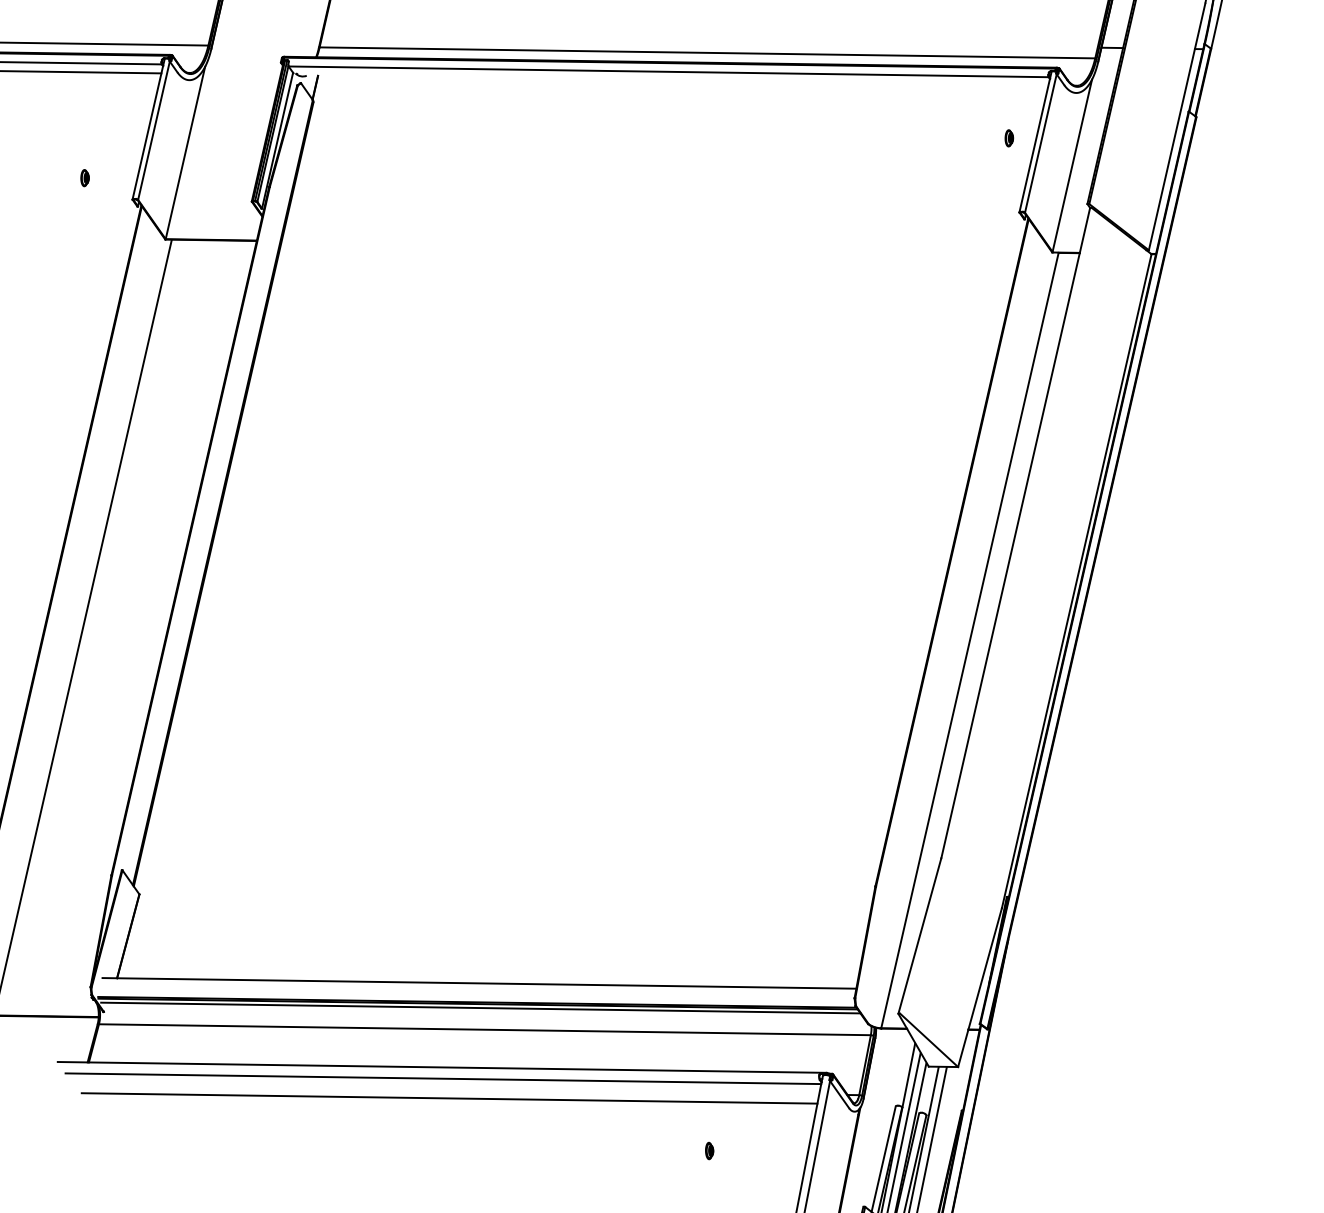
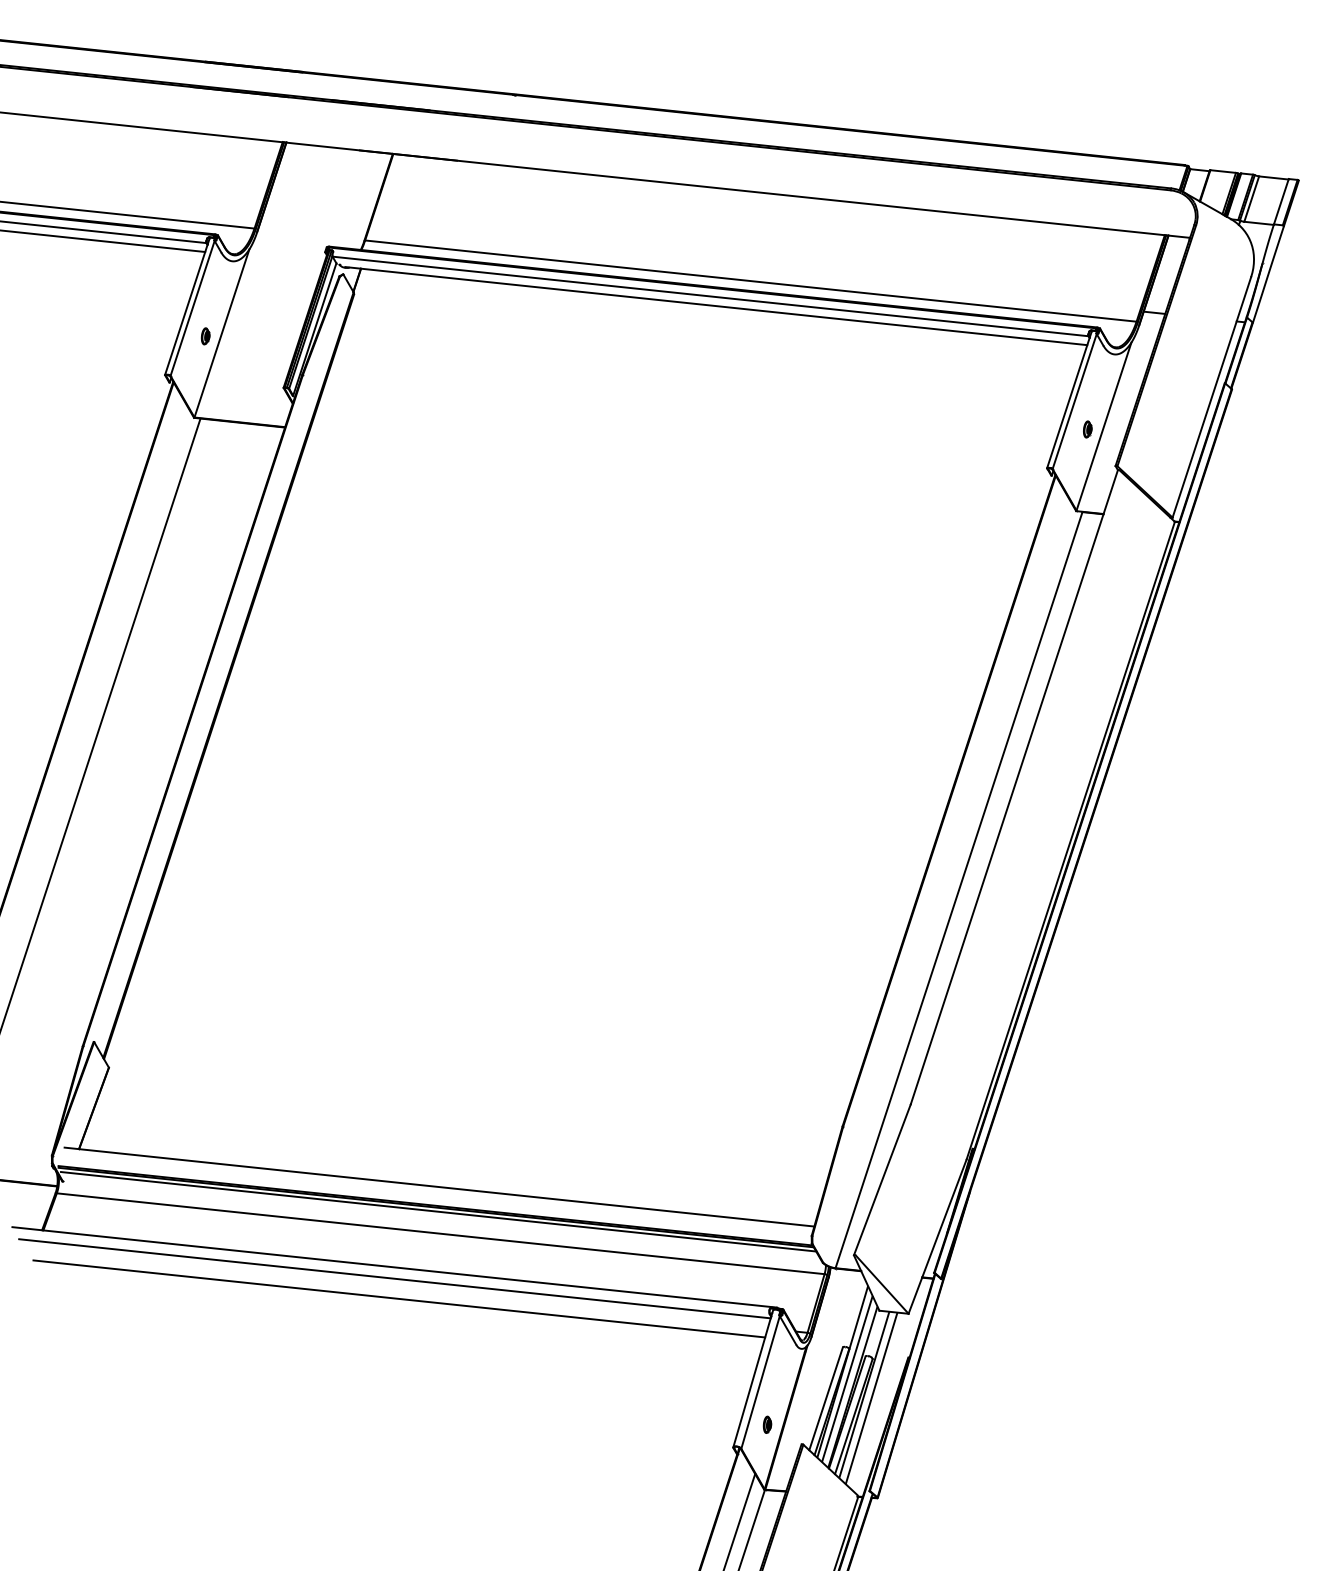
line: (675, 81) -> (716, 306), added
part: (1009, 138) -> (1087, 429), moved
part: (84, 178) -> (205, 336), moved
part: (709, 1150) -> (767, 1424), moved

